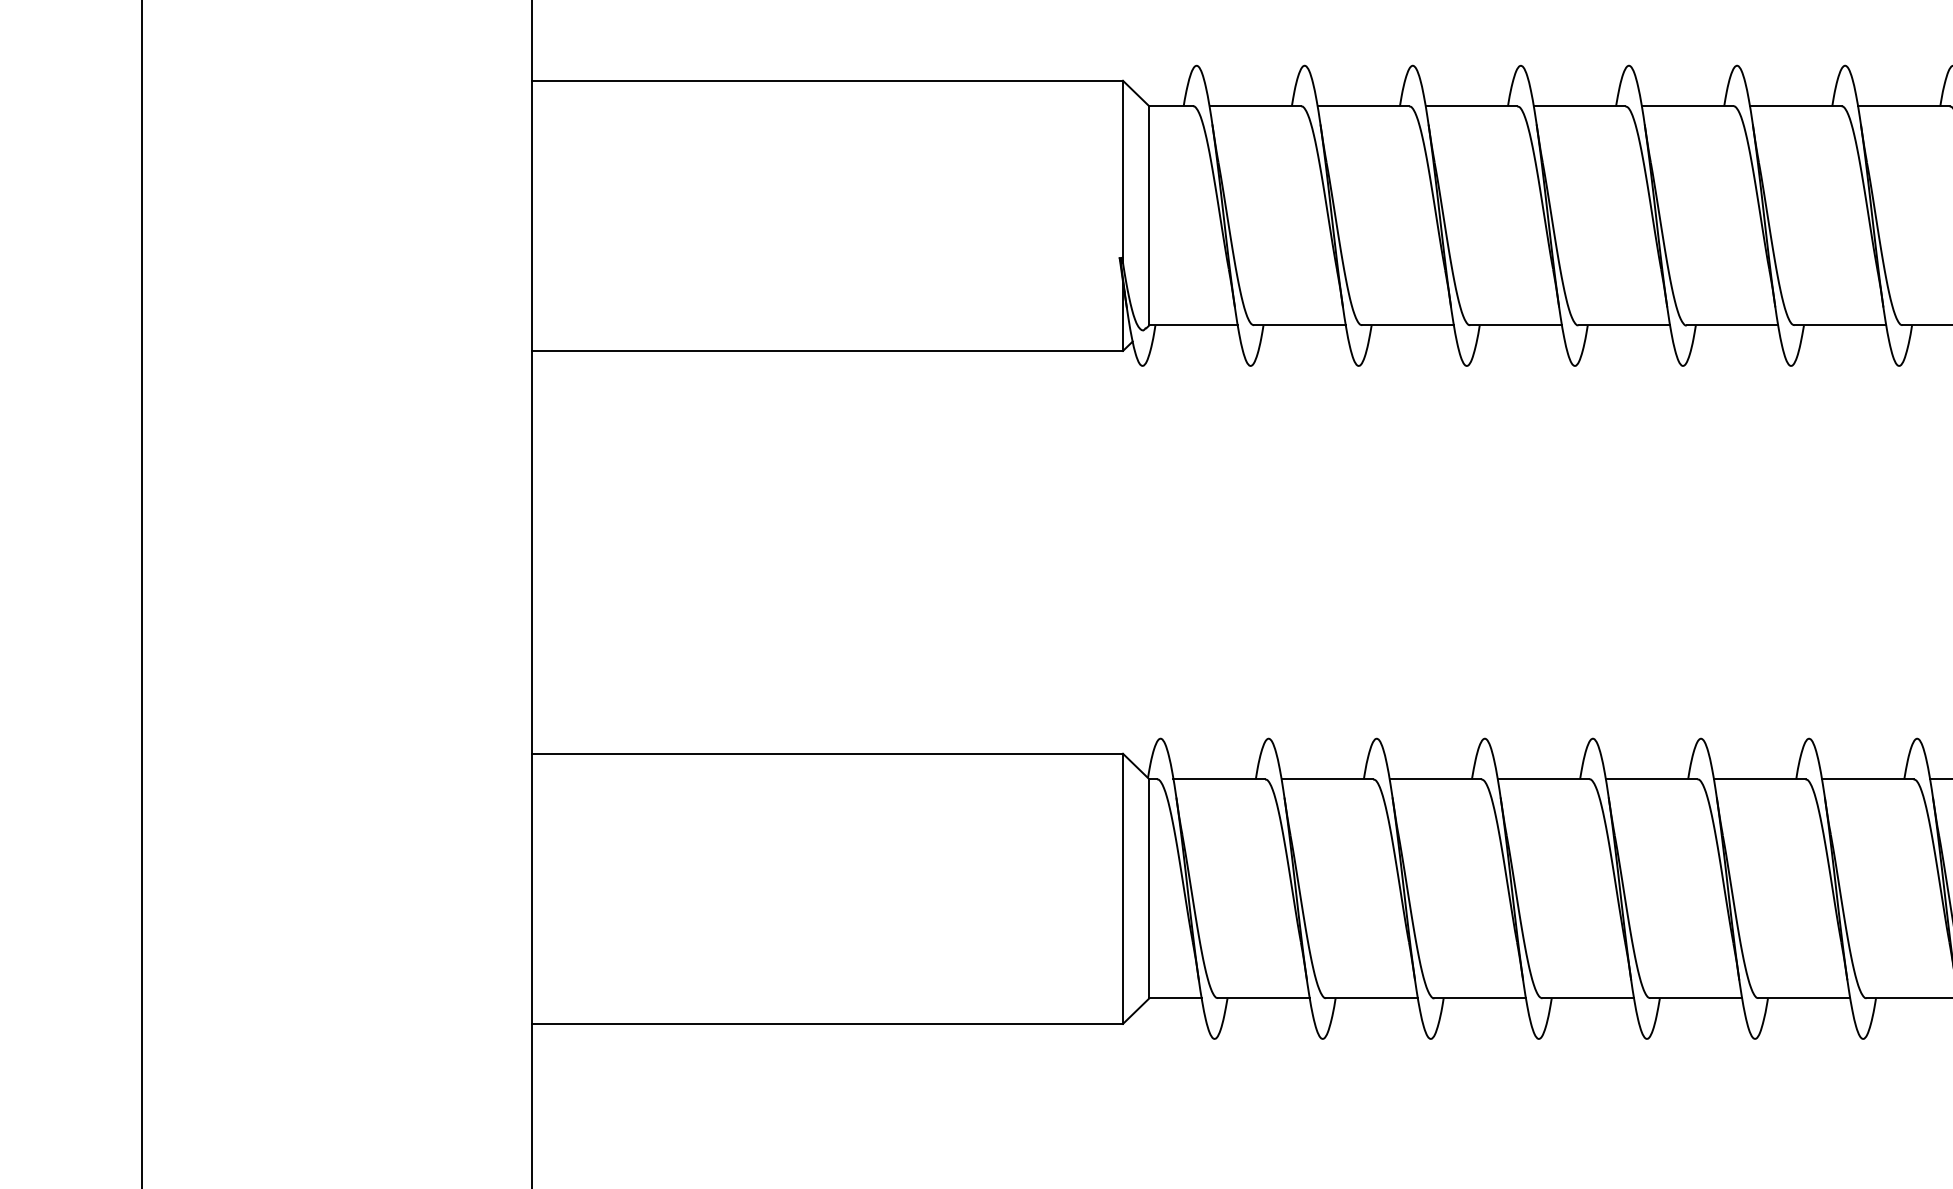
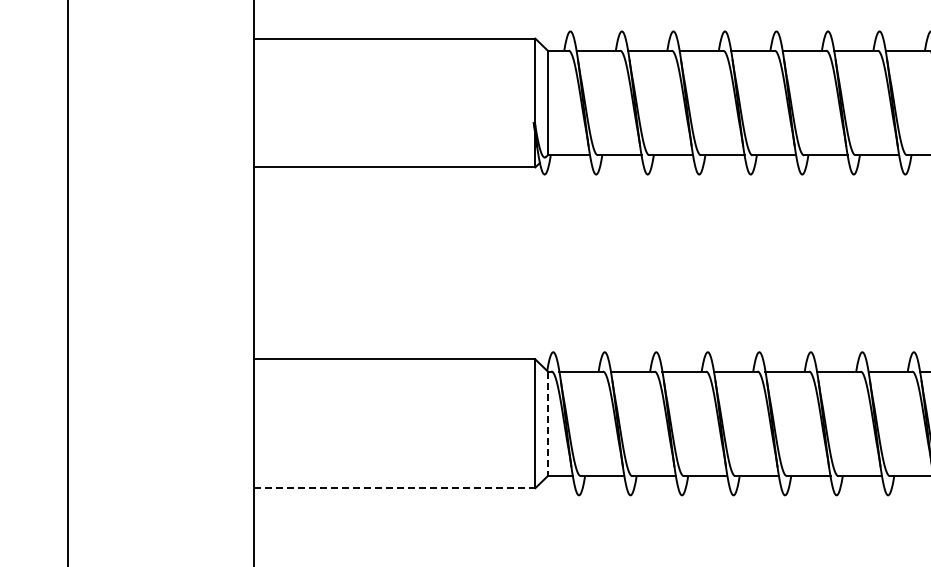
line: (1148, 890) -> (547, 424), solid -> dashed
line: (827, 1024) -> (394, 488), solid -> dashed

